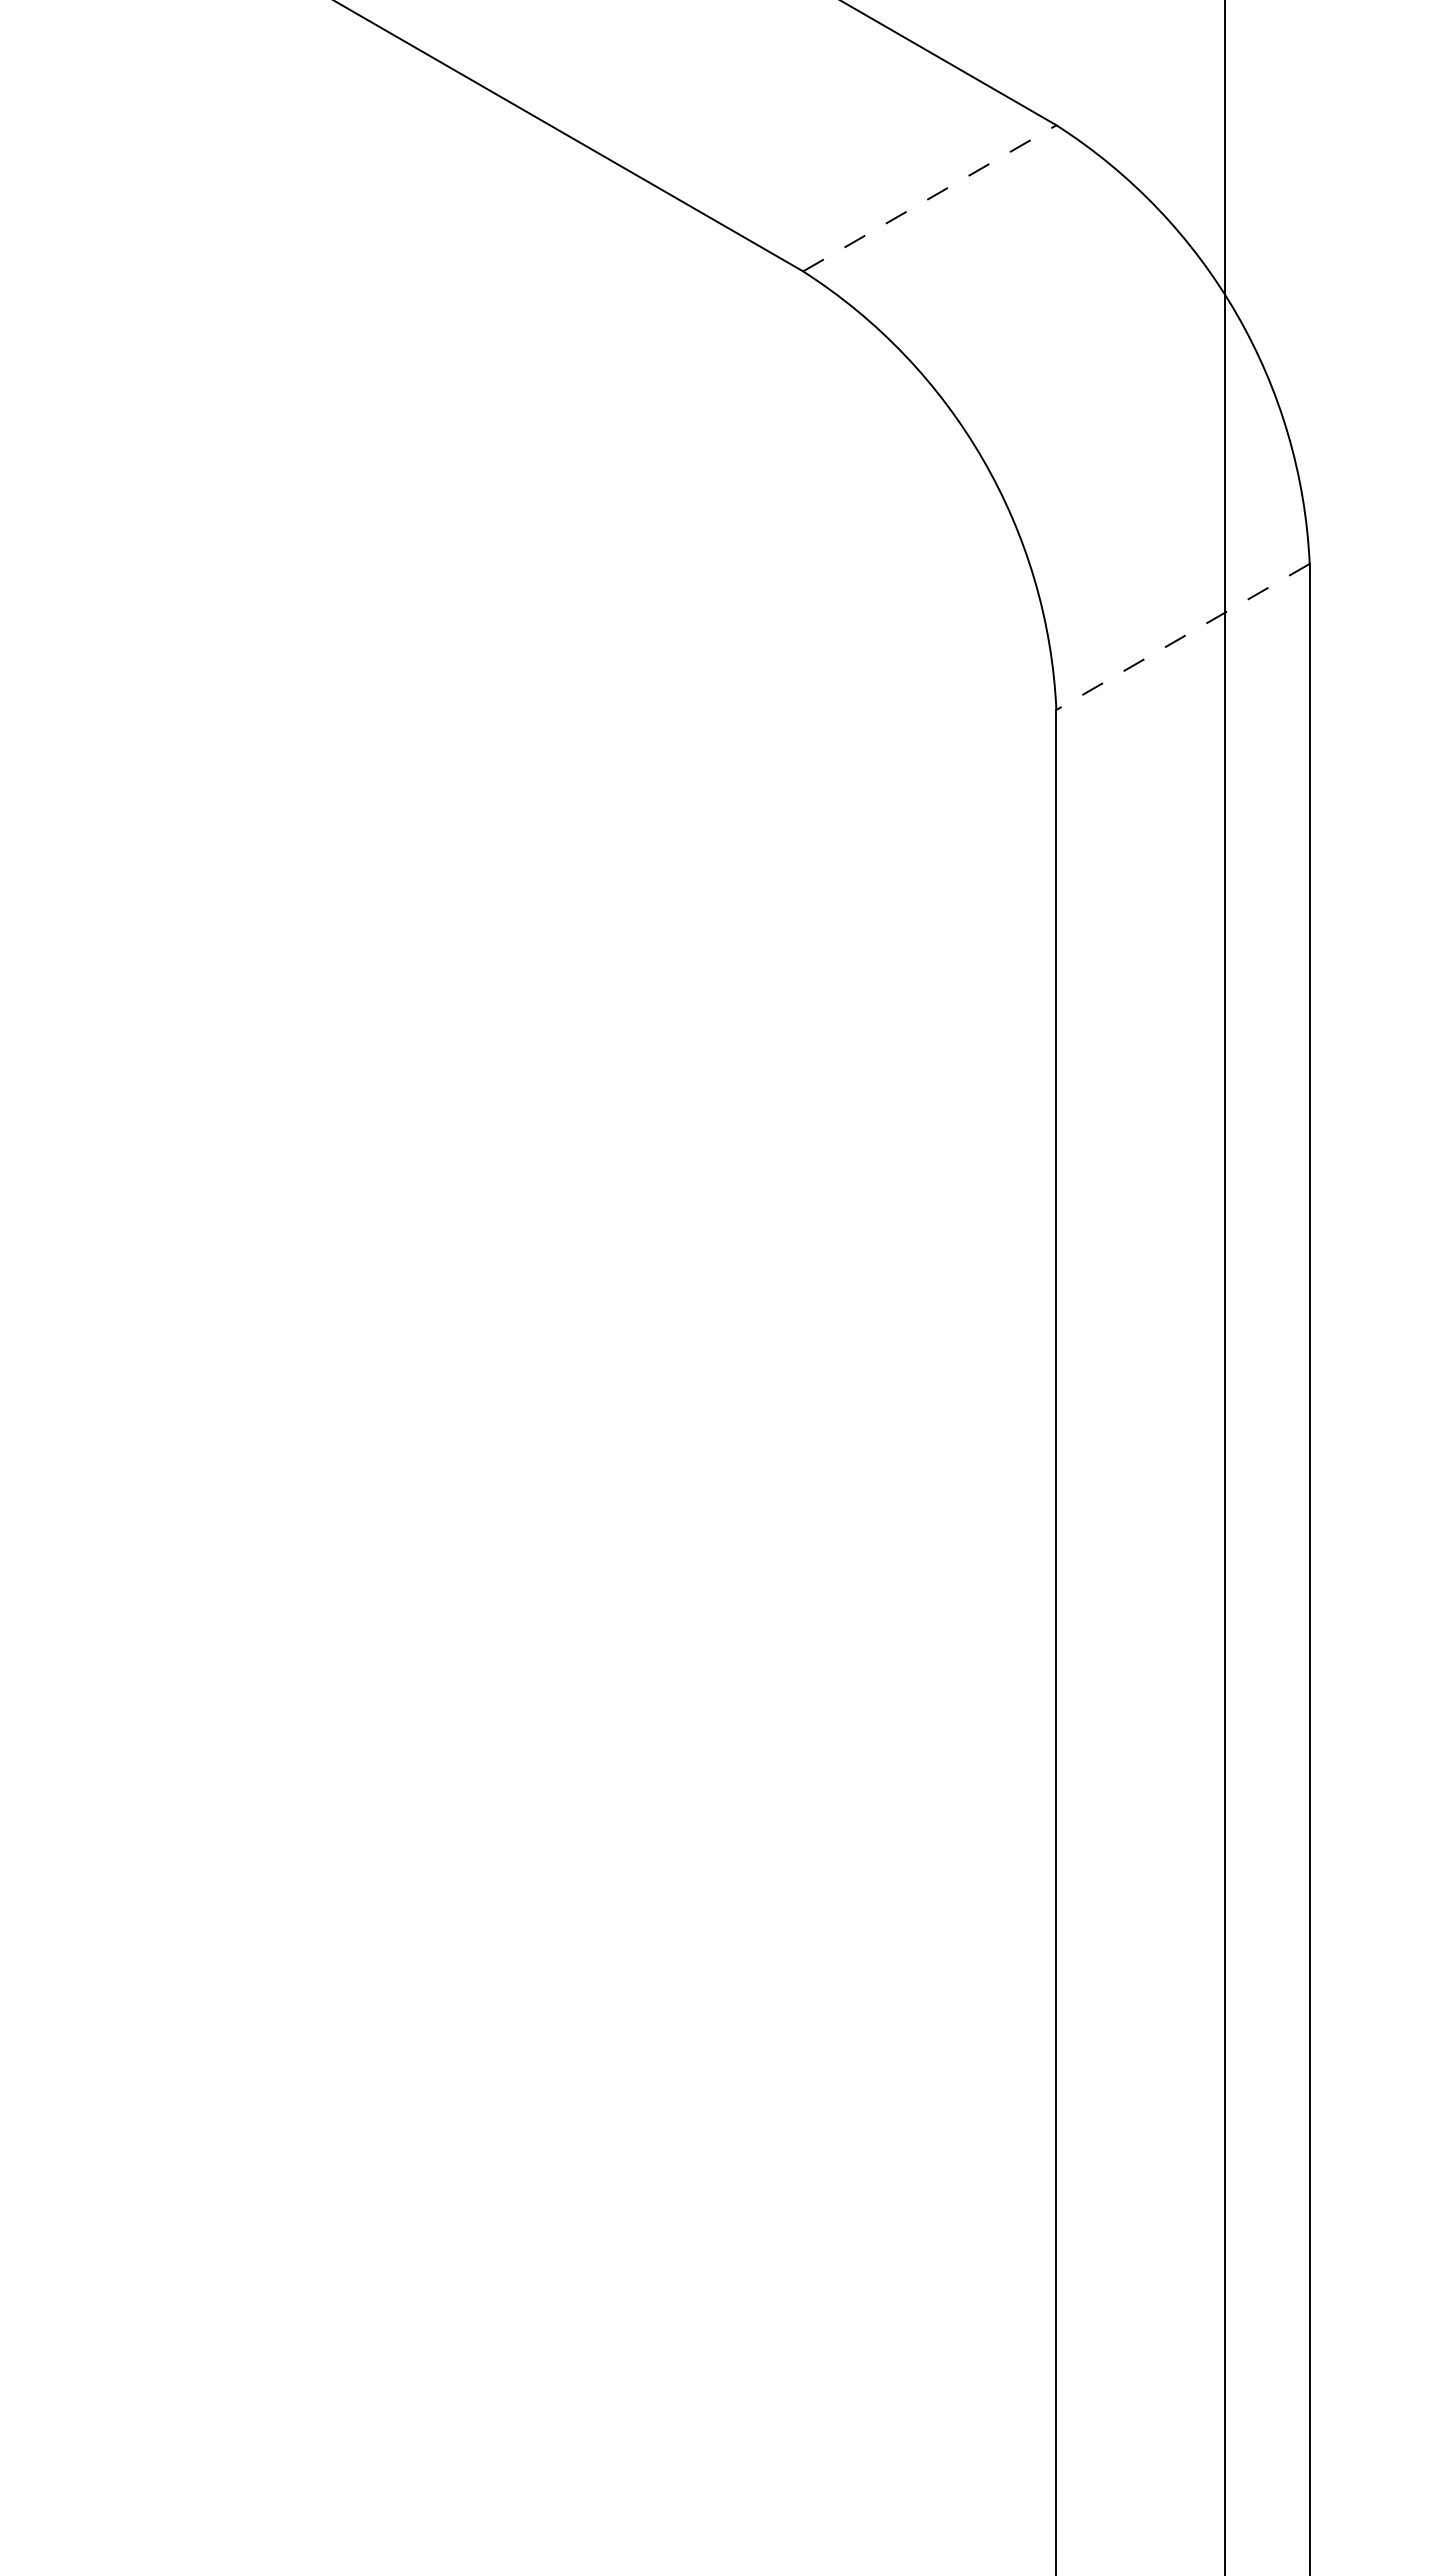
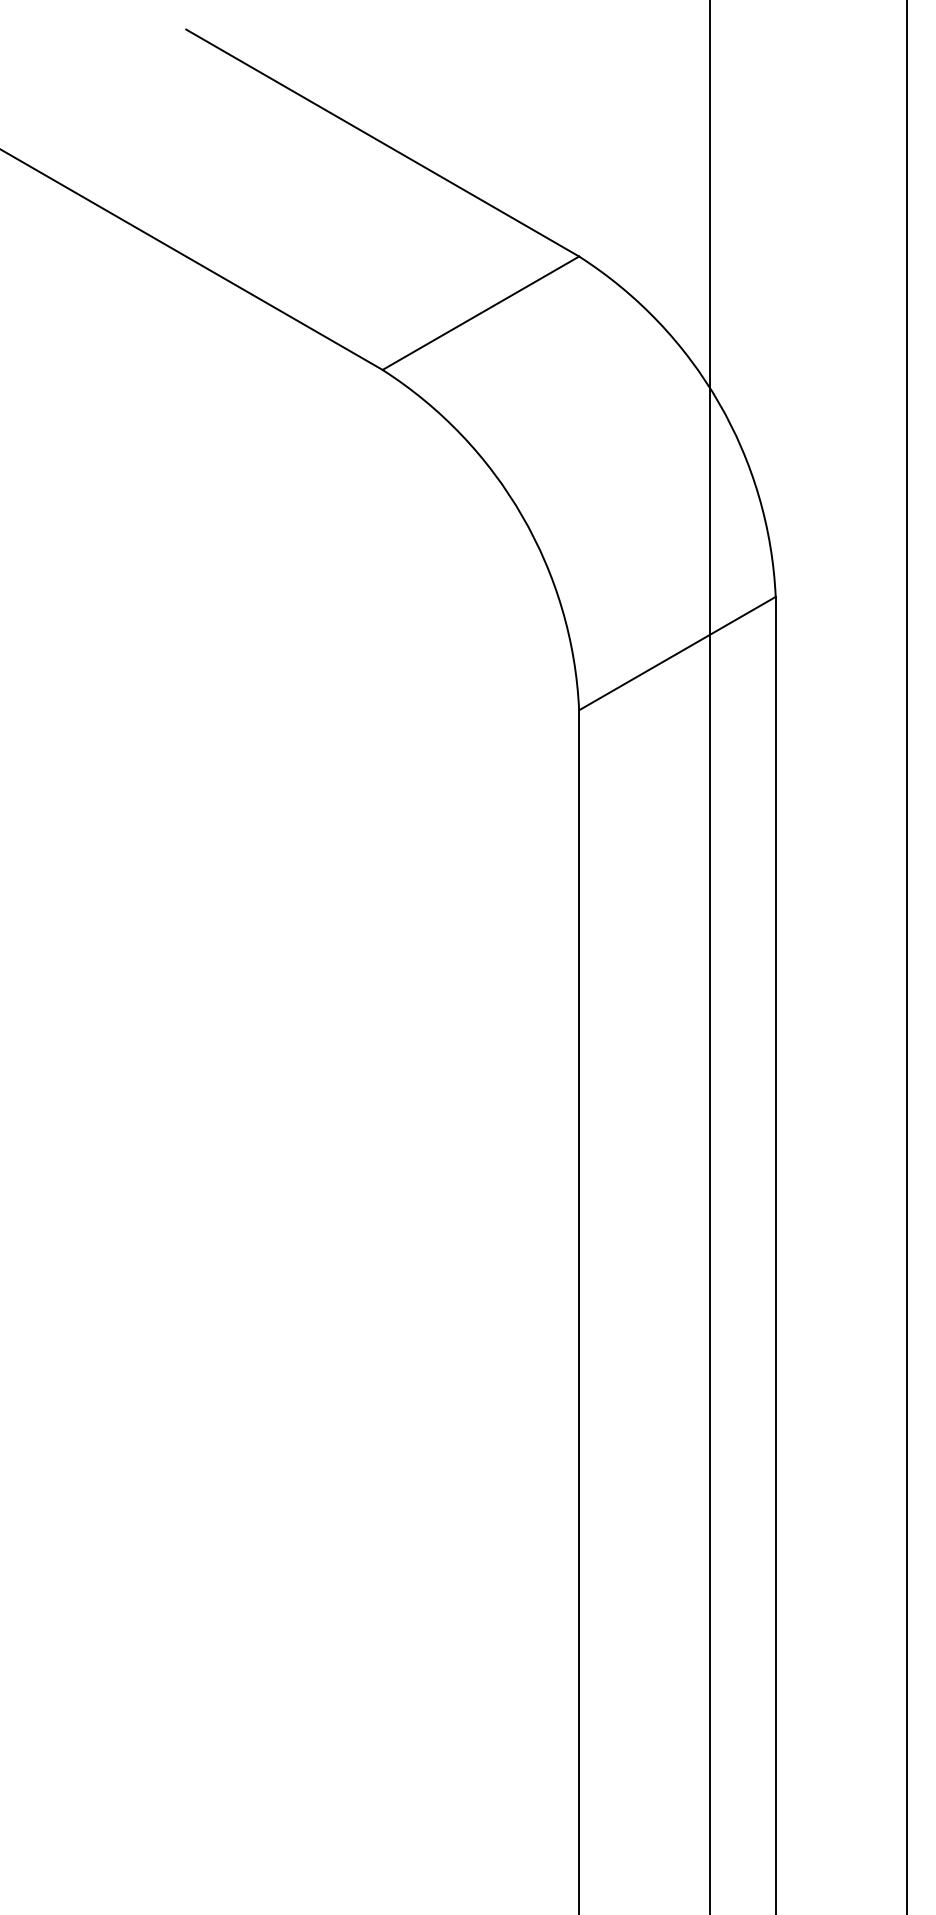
line: (930, 198) -> (481, 313), dashed -> solid
line: (1182, 637) -> (677, 654), dashed -> solid

